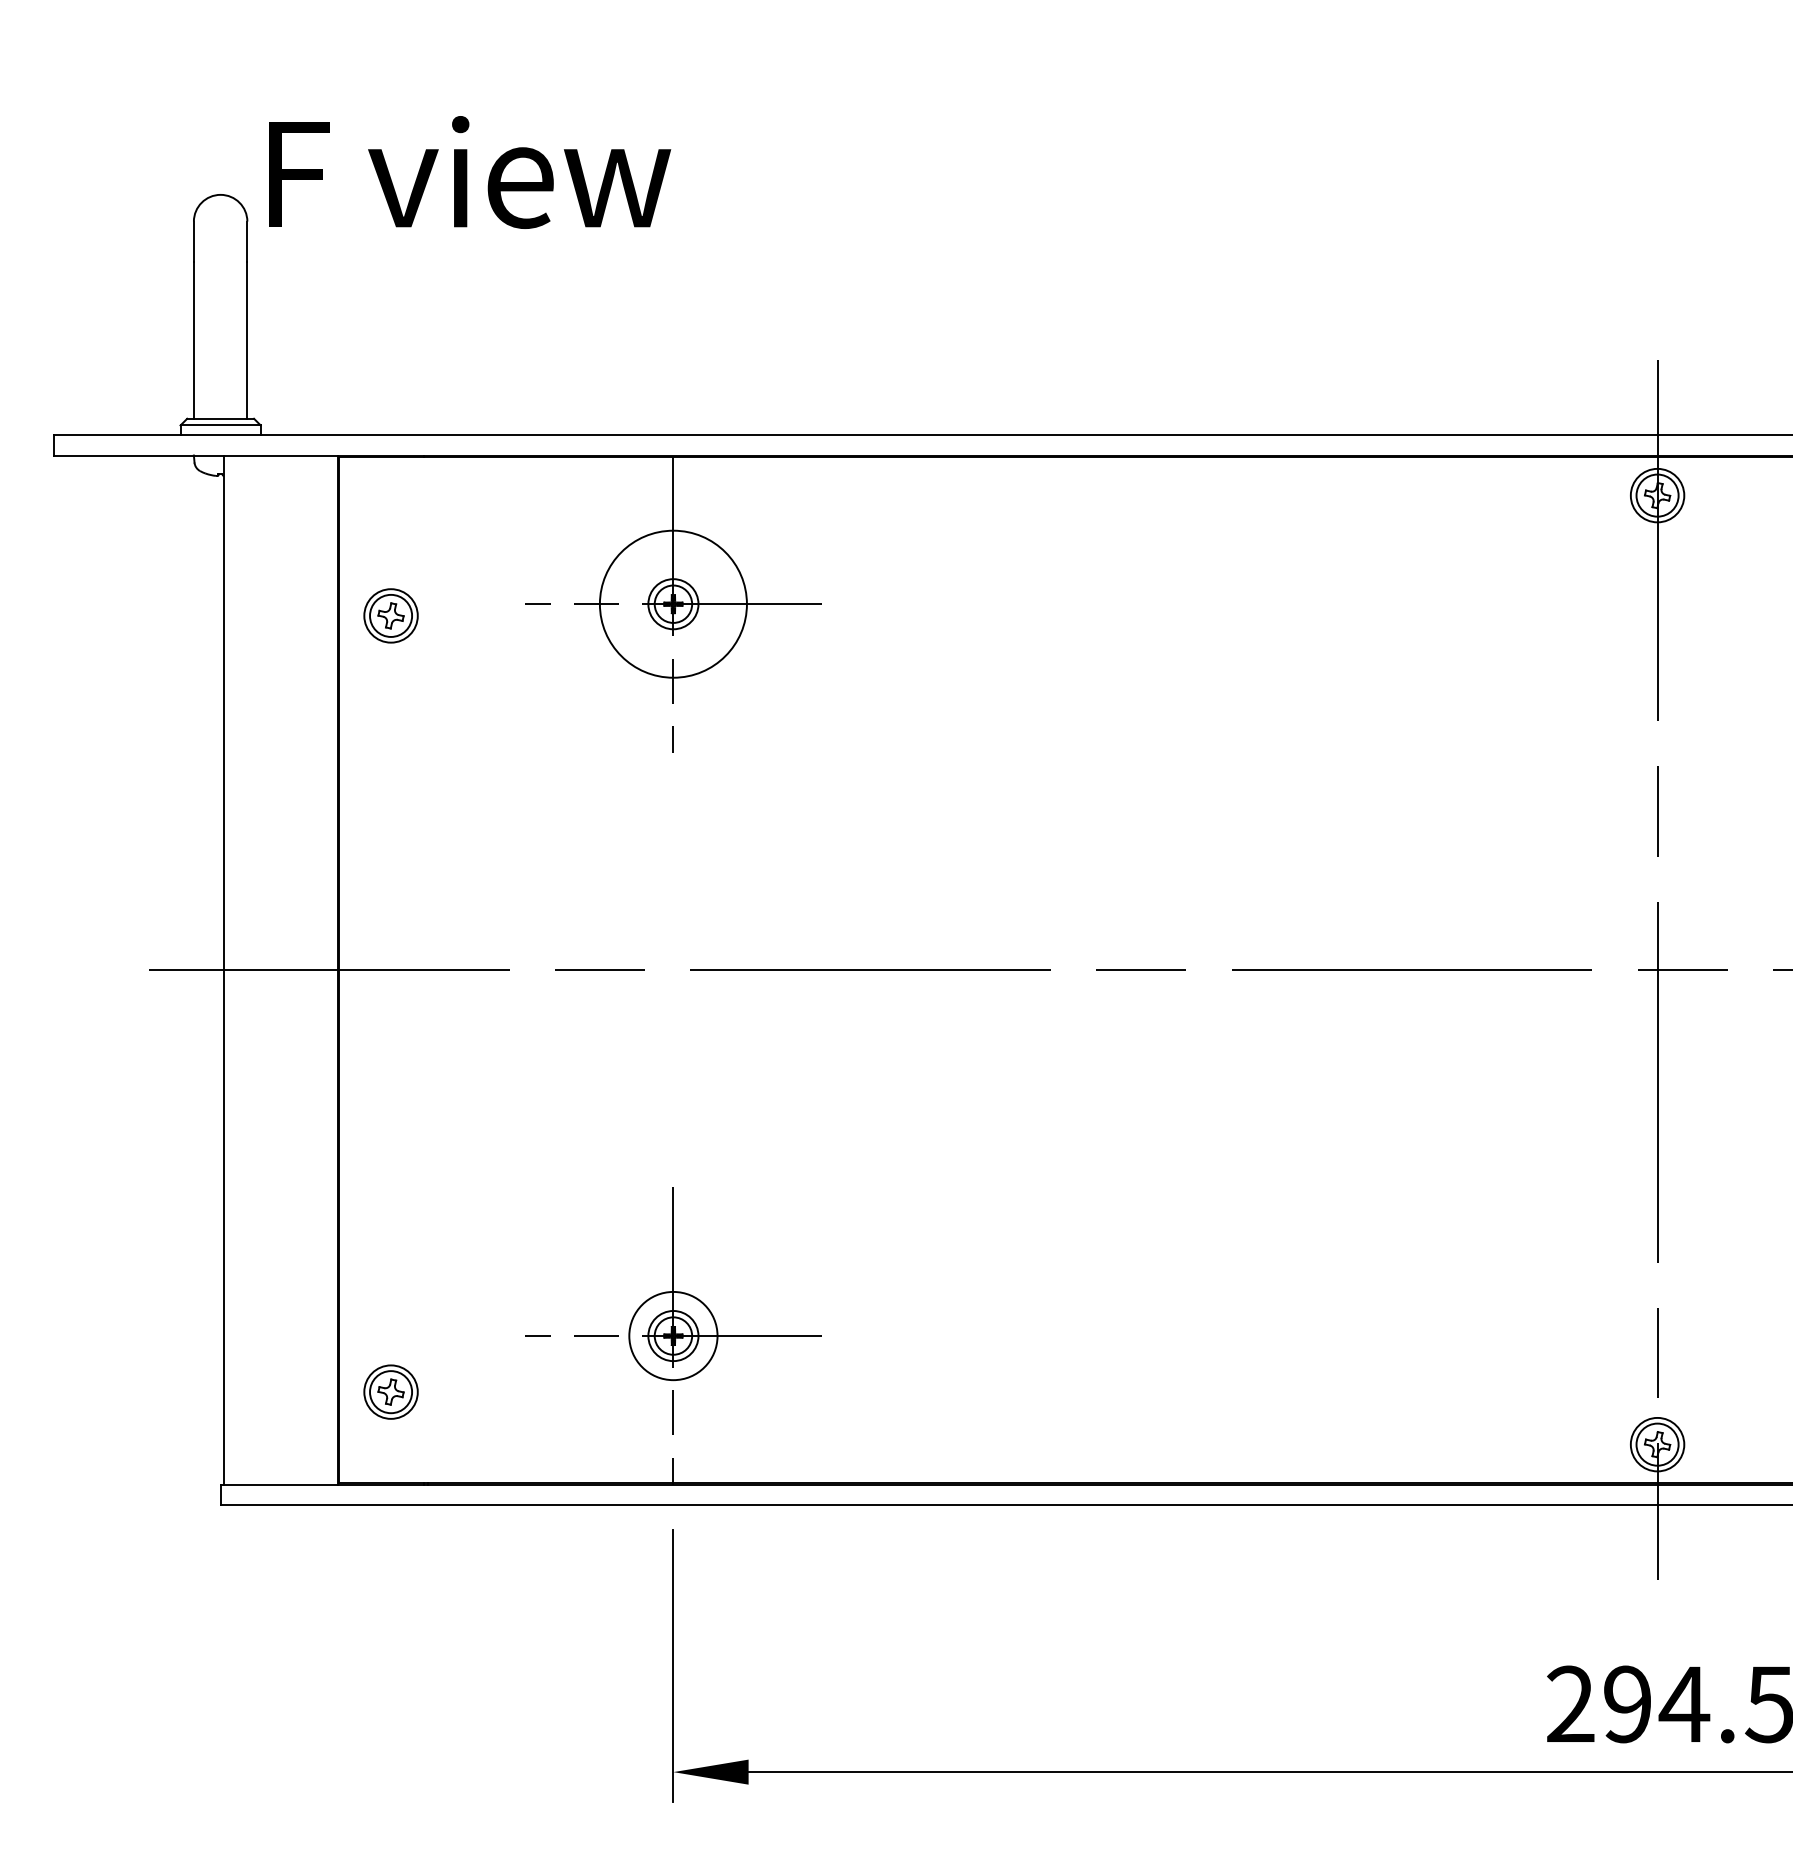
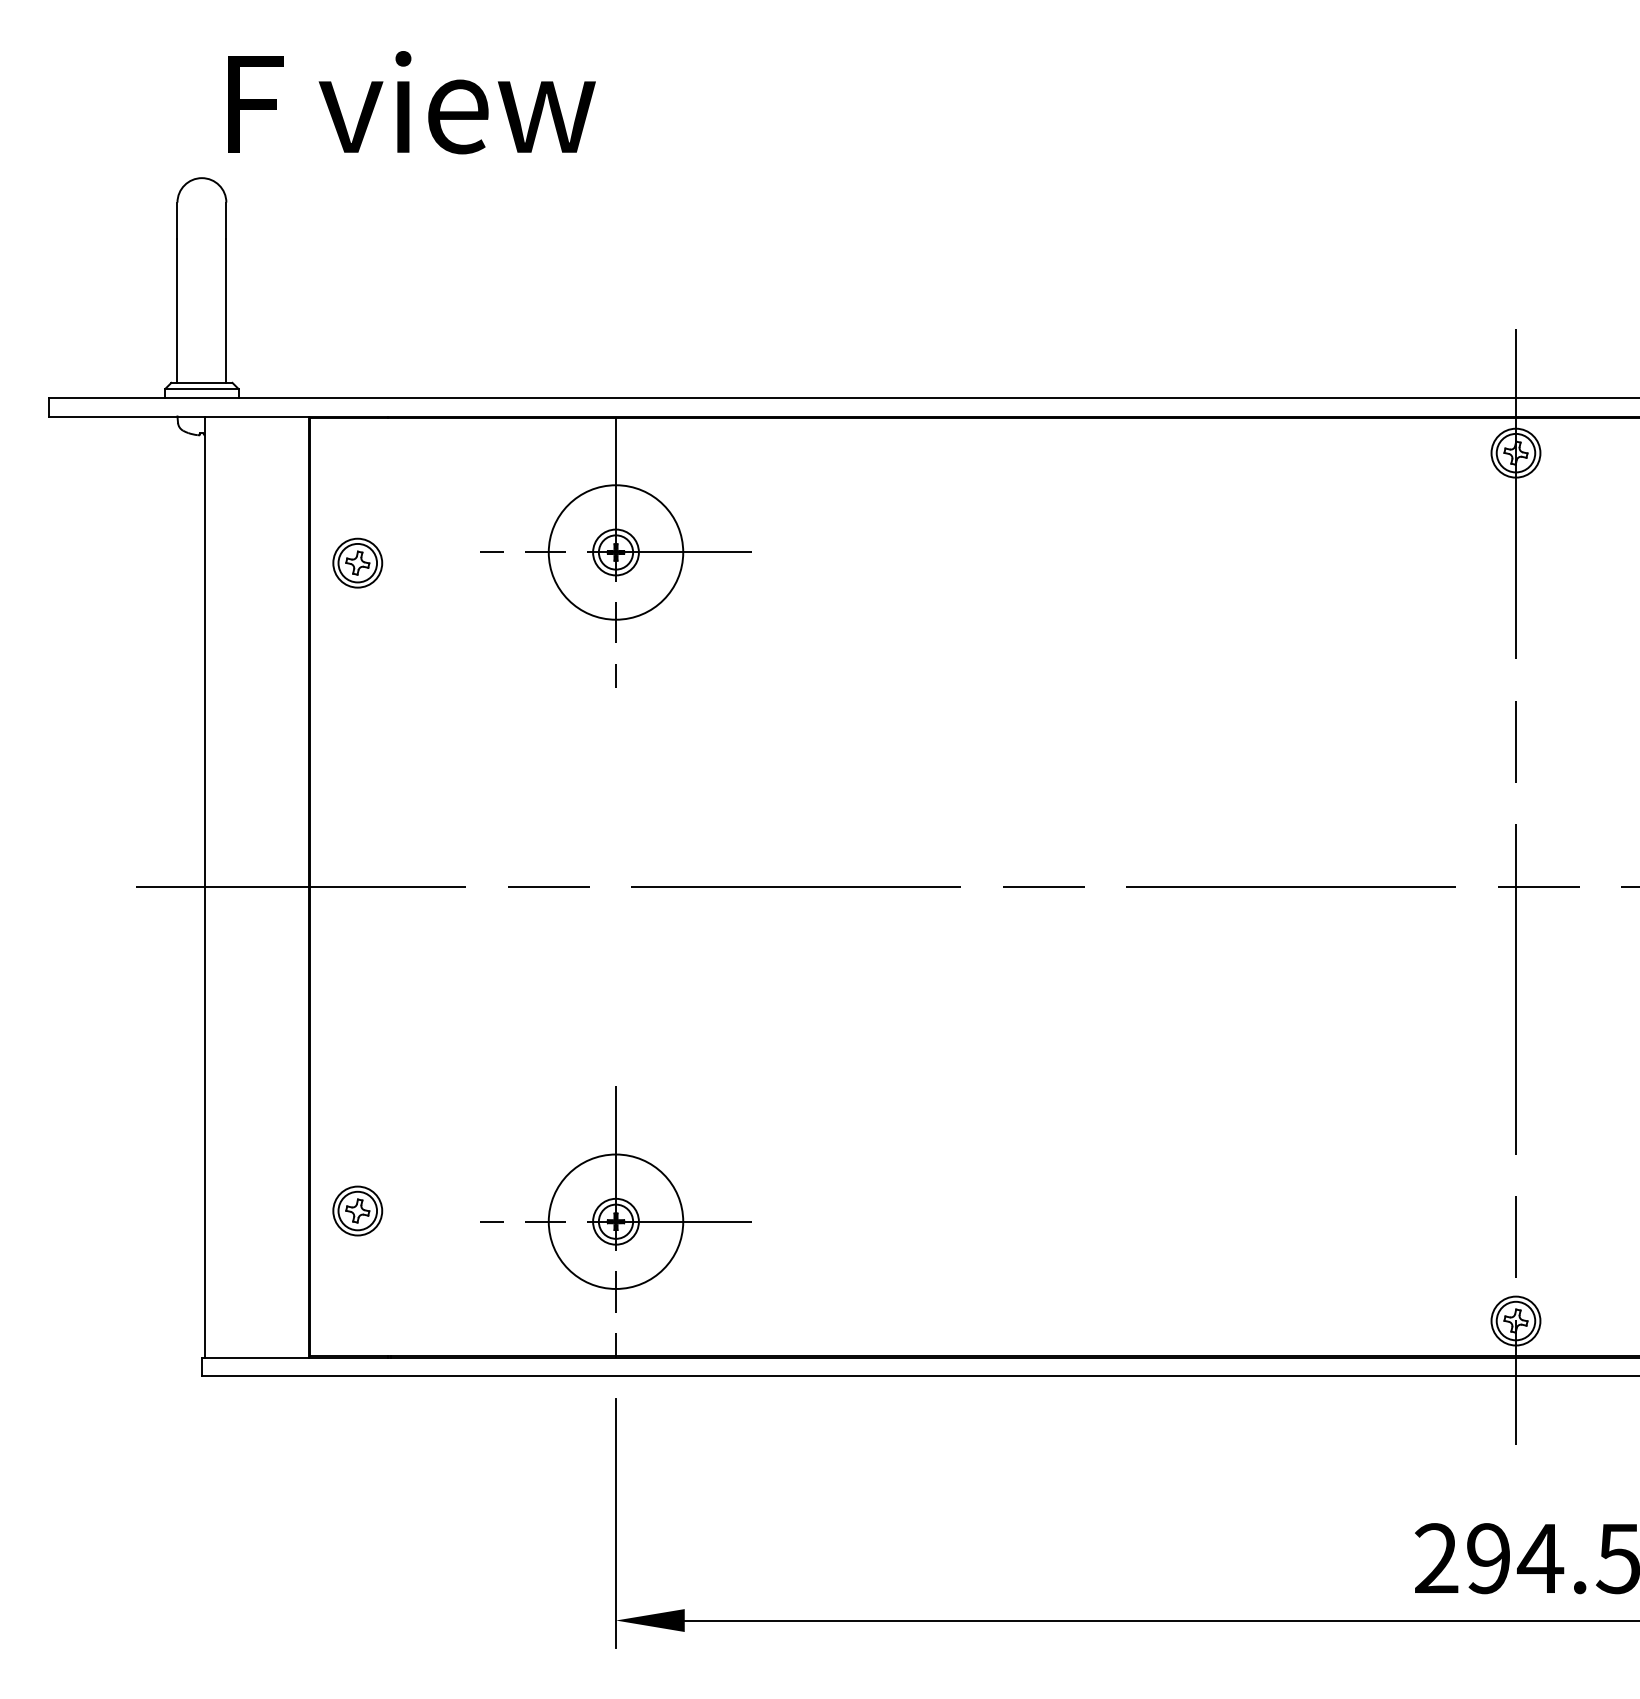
text: (469, 172) -> (411, 102), moved
circle: (672, 1335) -> (615, 1221), size x1.67
part: (390, 1391) -> (357, 1210), moved

